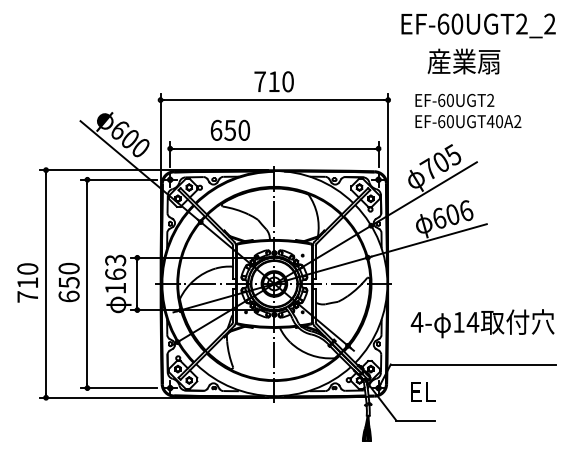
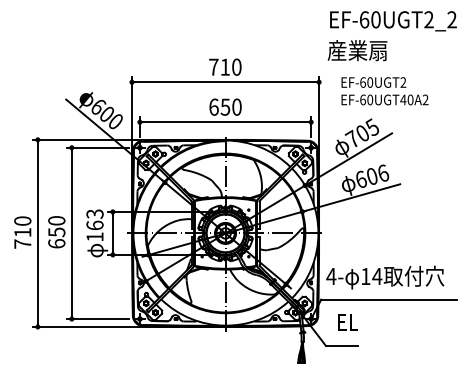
text: (463, 61) -> (357, 50), moved
text: (230, 129) -> (225, 106), moved
text: (482, 323) -> (385, 277), moved

